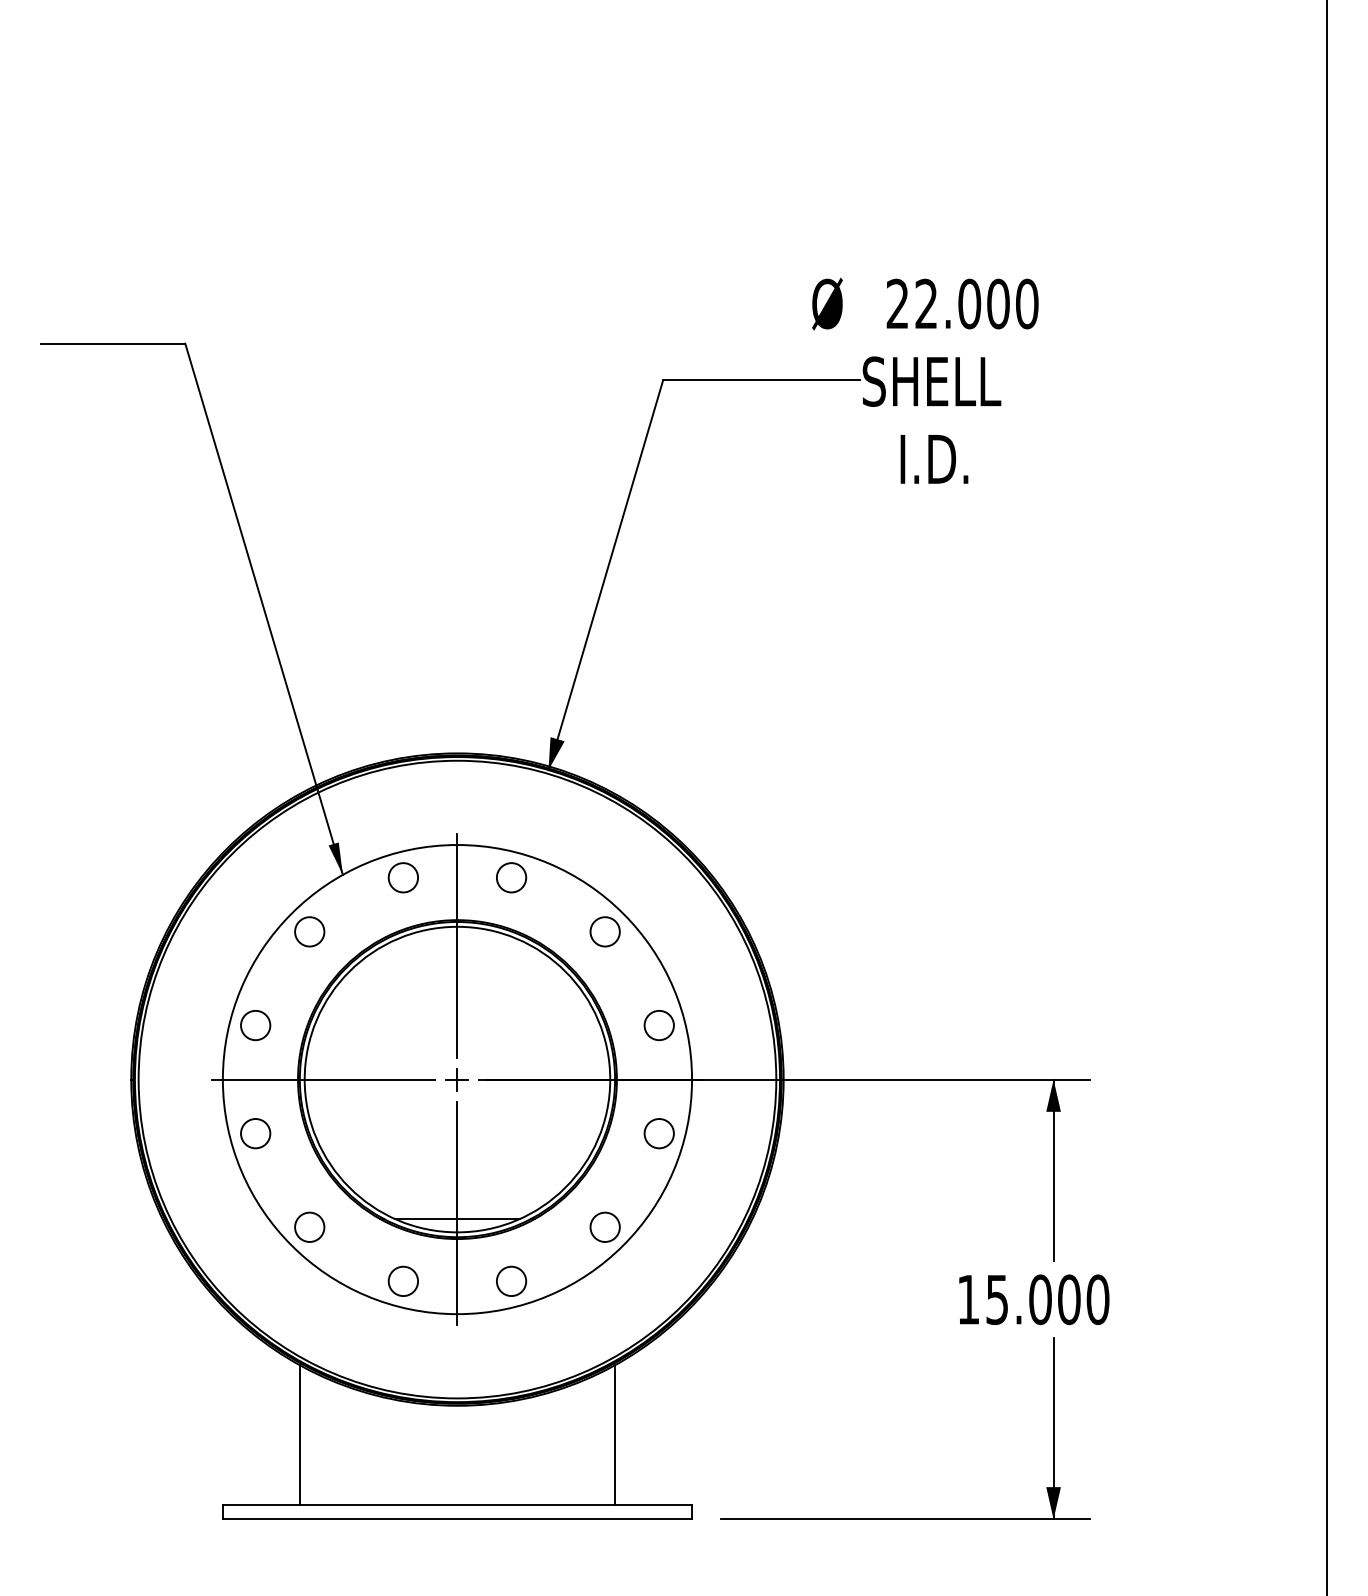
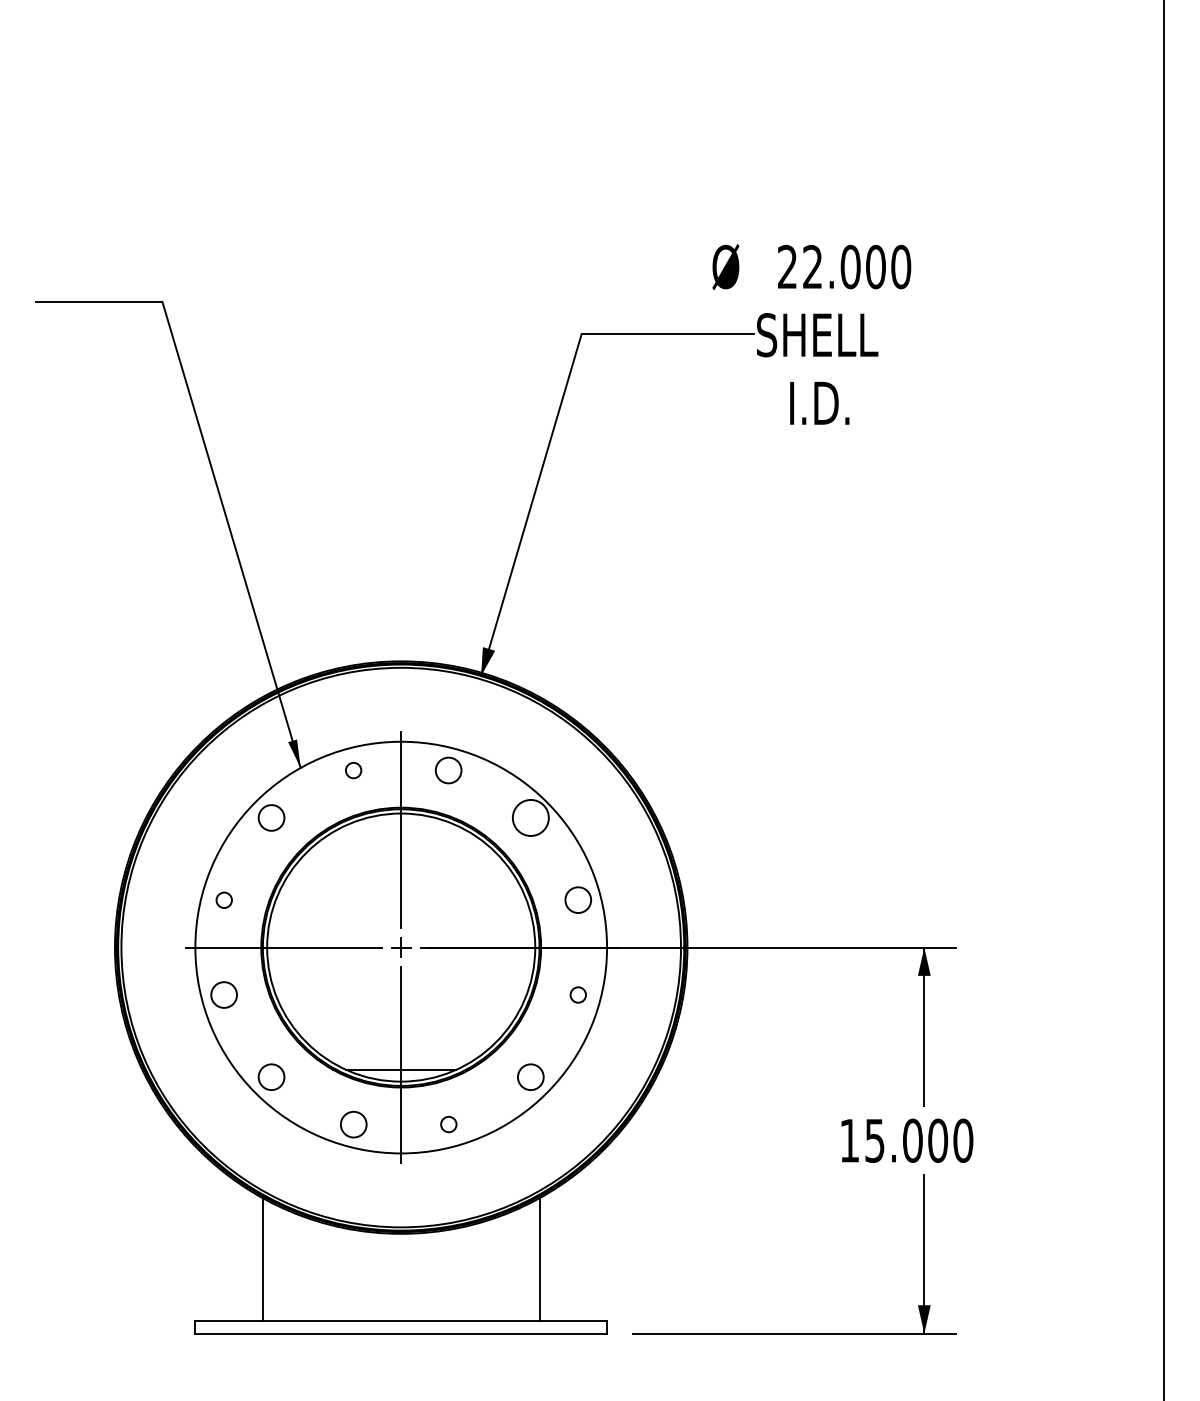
circle: (402, 877) -> (352, 770), size x0.6
circle: (604, 931) -> (530, 817), size x1.4
circle: (255, 1025) -> (223, 900), size x0.6
circle: (658, 1133) -> (577, 994), size x0.6
circle: (511, 1280) -> (448, 1123), size x0.6

